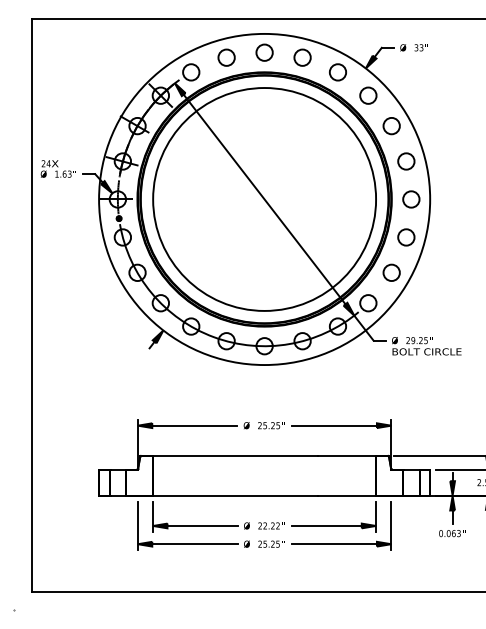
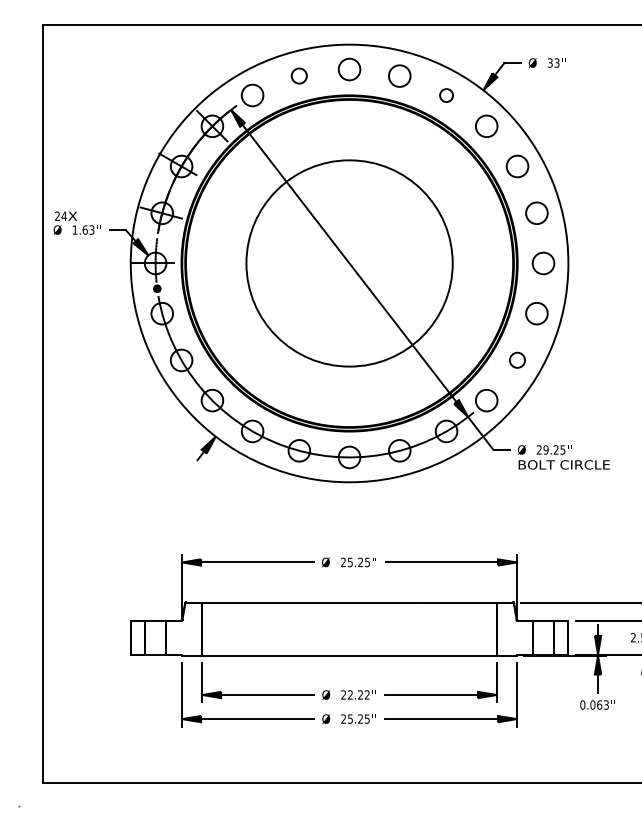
circle: (226, 57) -> (299, 75), size x0.7
circle: (337, 72) -> (445, 95), size x0.6
circle: (264, 199) -> (349, 263), size x0.7
circle: (391, 272) -> (517, 359), size x0.7

